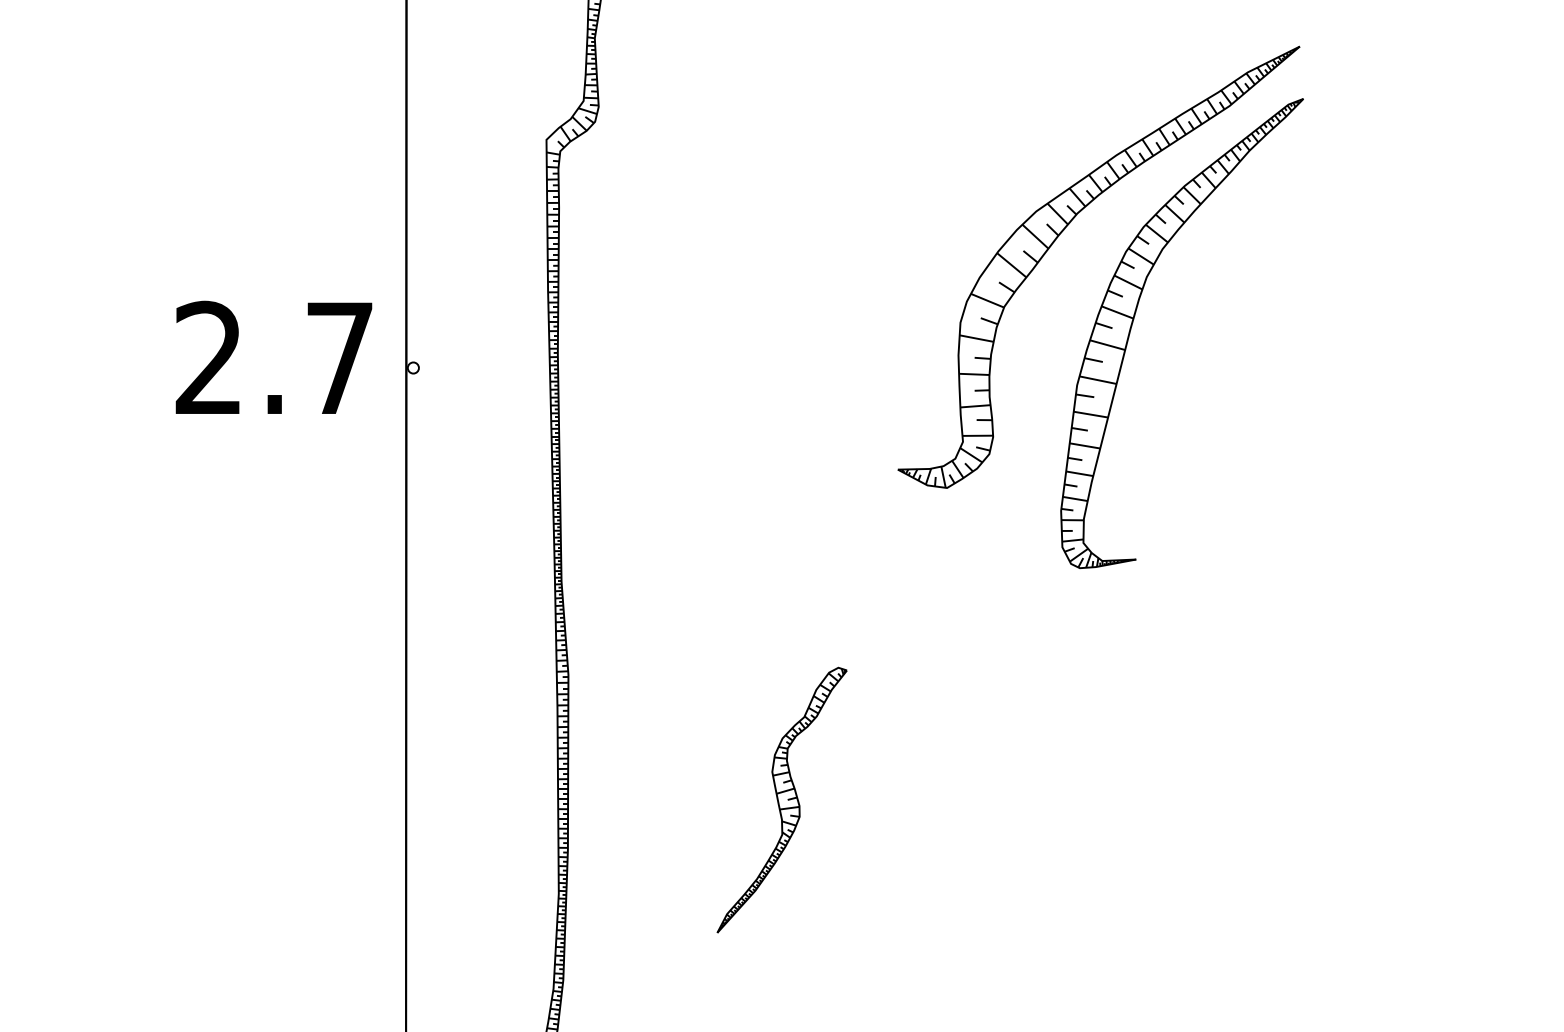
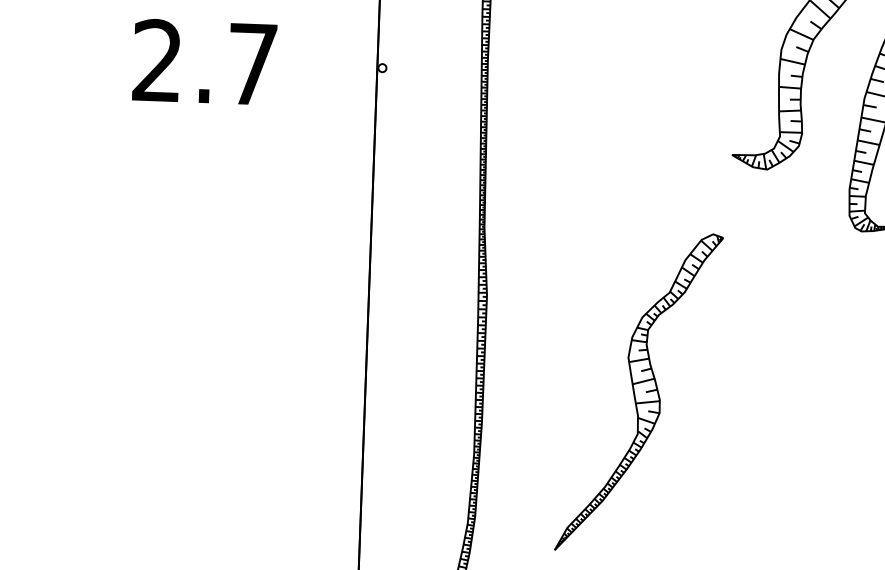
text: (273, 356) -> (204, 61), moved
part: (781, 799) -> (638, 391), size x1.67

